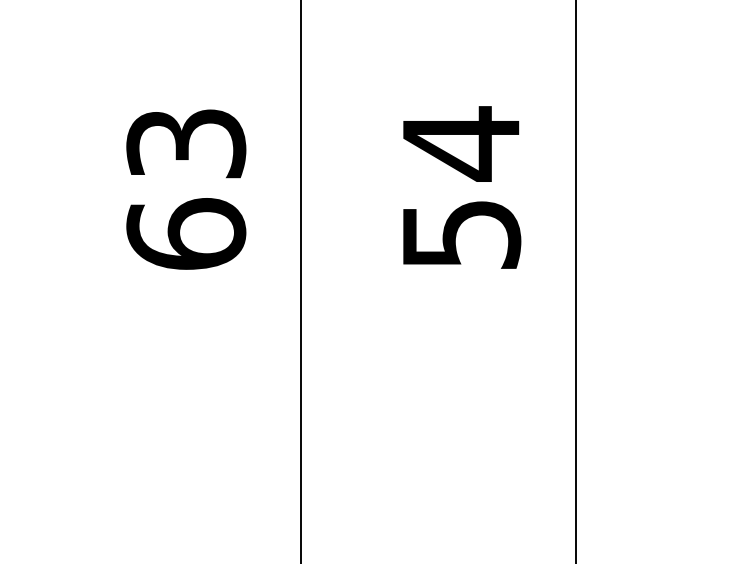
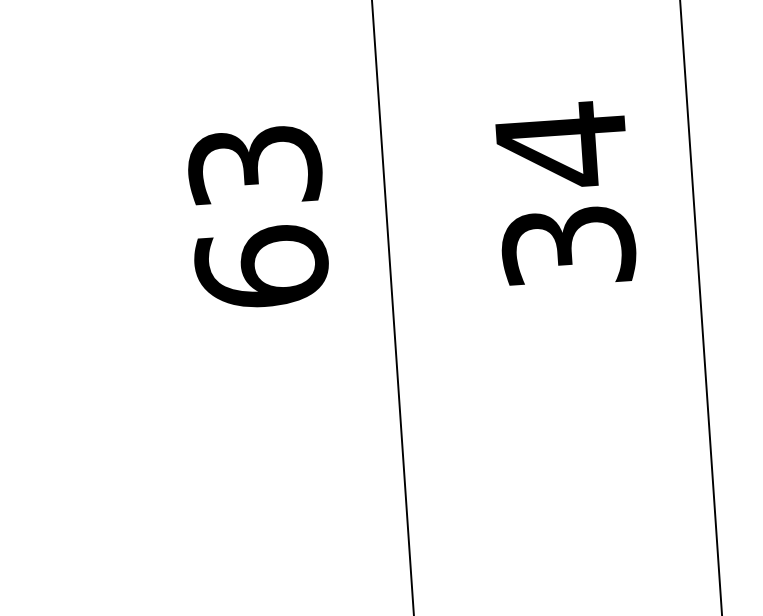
text: (460, 234) -> (567, 246), 54 -> 34

